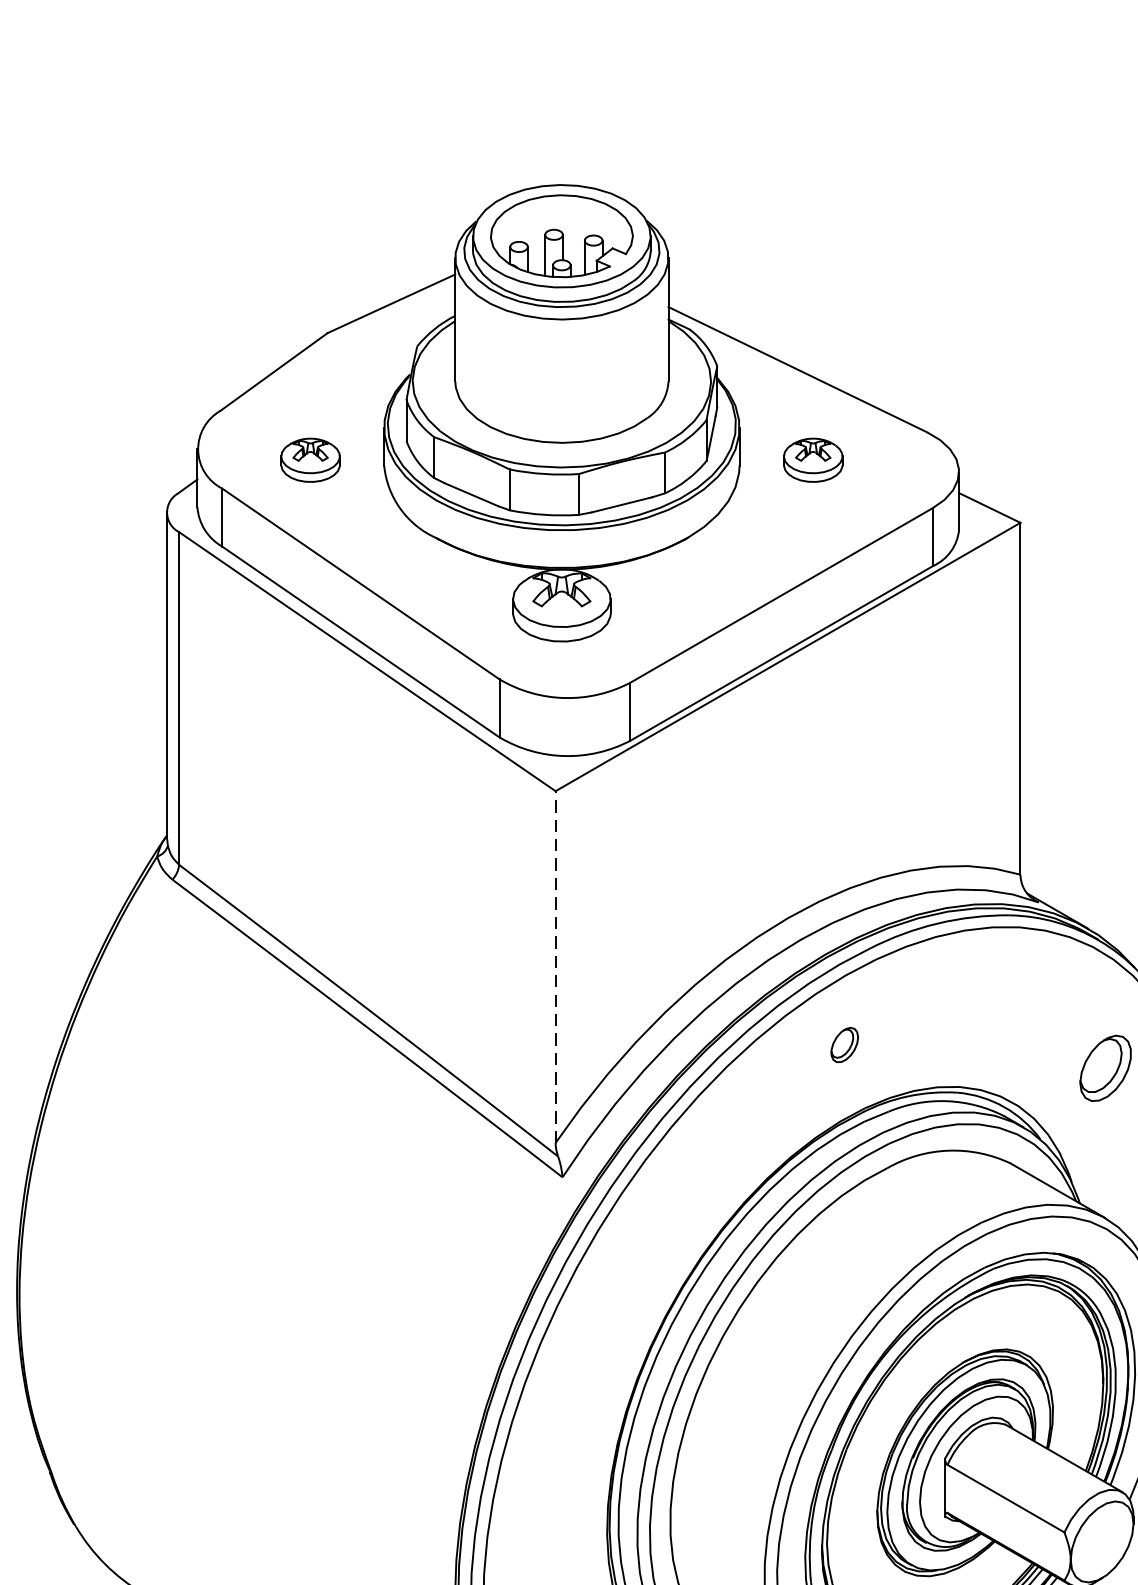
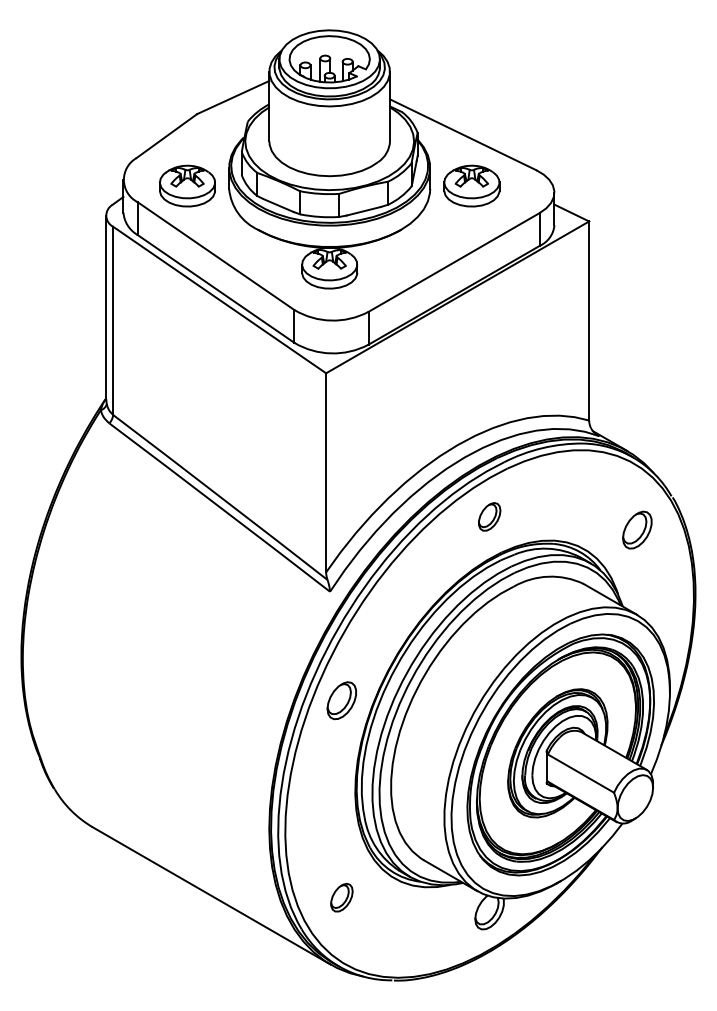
part: (310, 459) -> (187, 185), size x1.67
part: (812, 459) -> (471, 185), size x1.67
line: (556, 966) -> (326, 472), dashed -> solid
part: (844, 1044) -> (489, 516), size x1.43
part: (582, 1369) -> (341, 700), added

